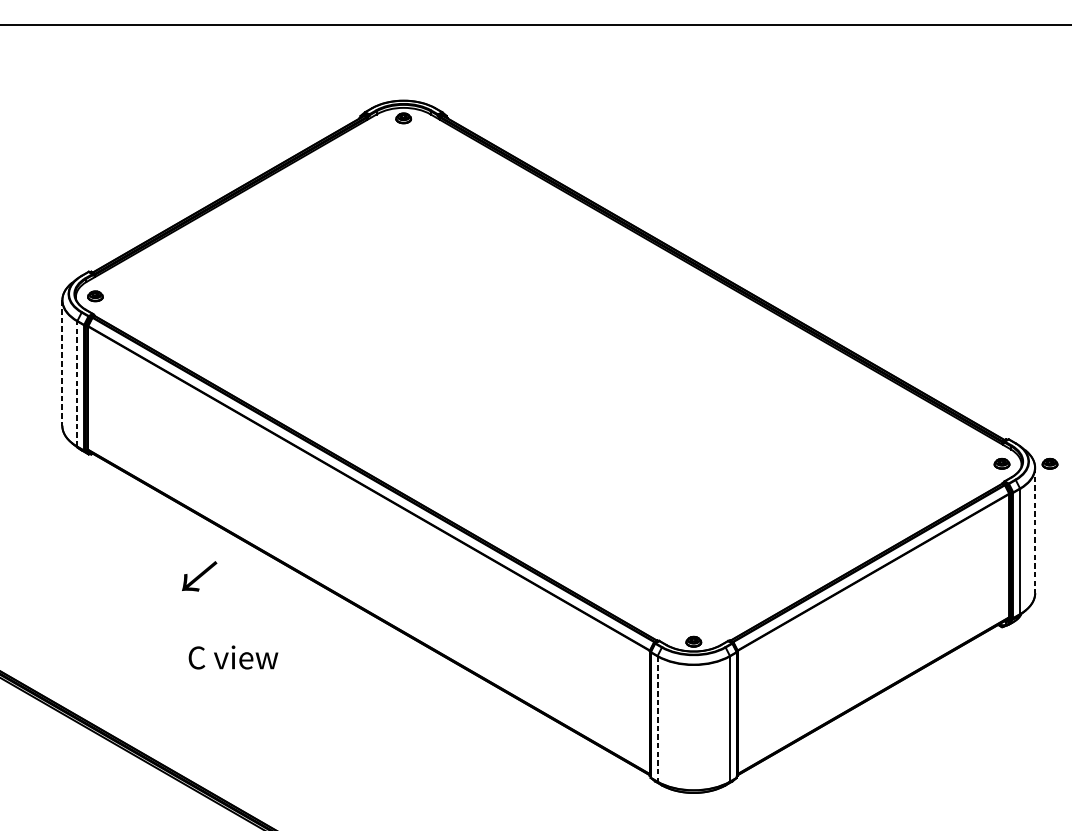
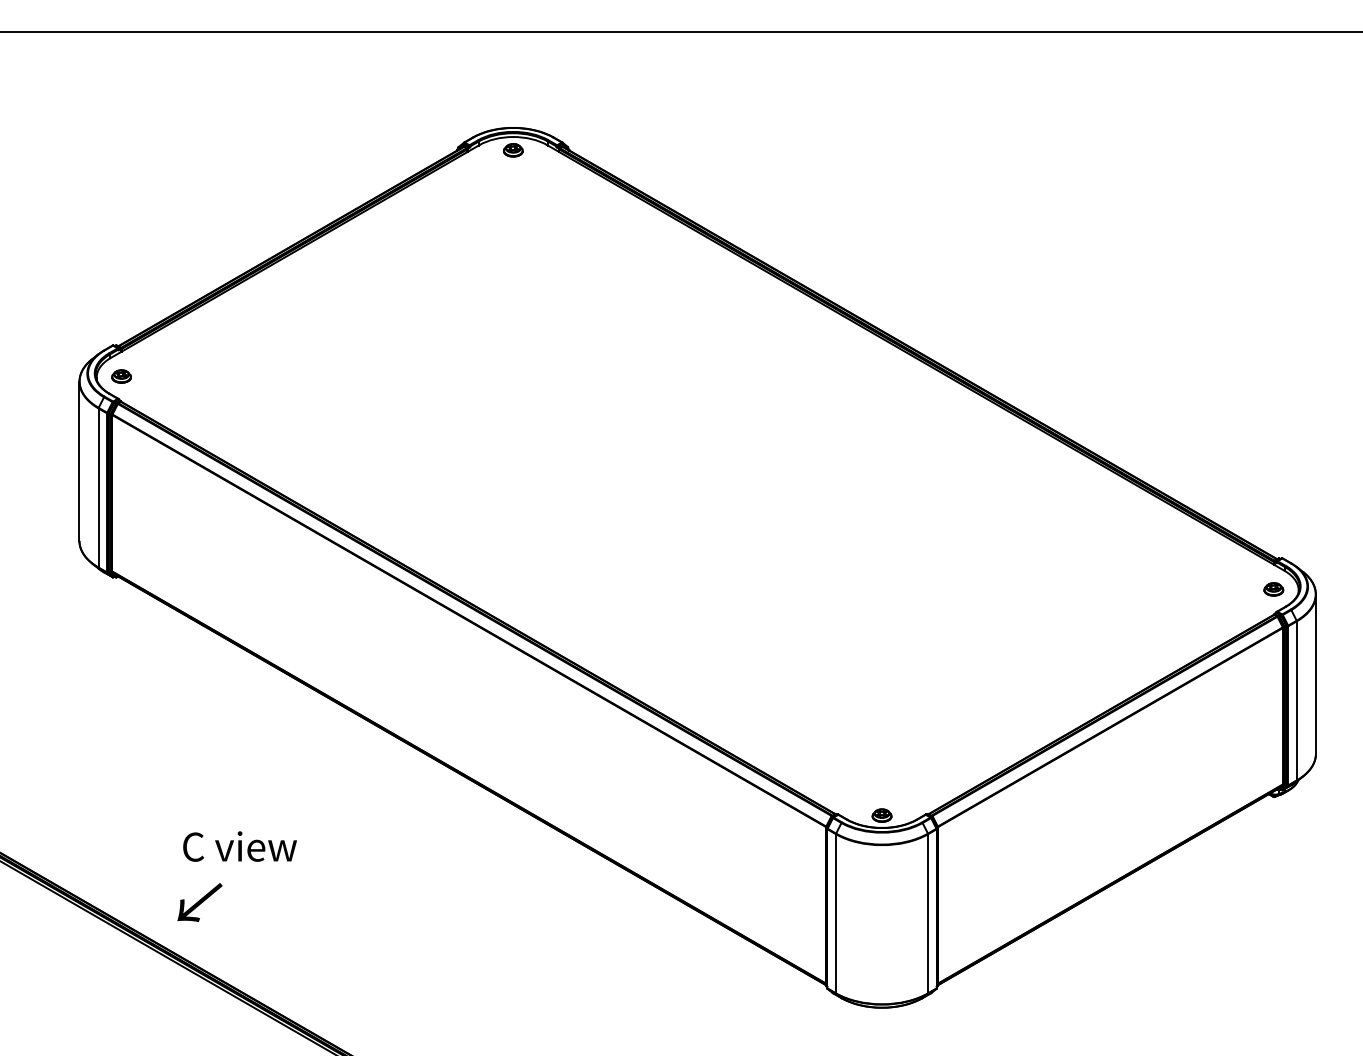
line: (62, 363) -> (79, 461), dashed -> solid
line: (77, 383) -> (98, 487), dashed -> solid
part: (1049, 463) -> (1334, 589), removed
line: (1034, 530) -> (1315, 674), dashed -> solid
text: (199, 576) -> (199, 902), moved
text: (233, 657) -> (239, 846), moved
line: (657, 718) -> (835, 913), dashed -> solid

